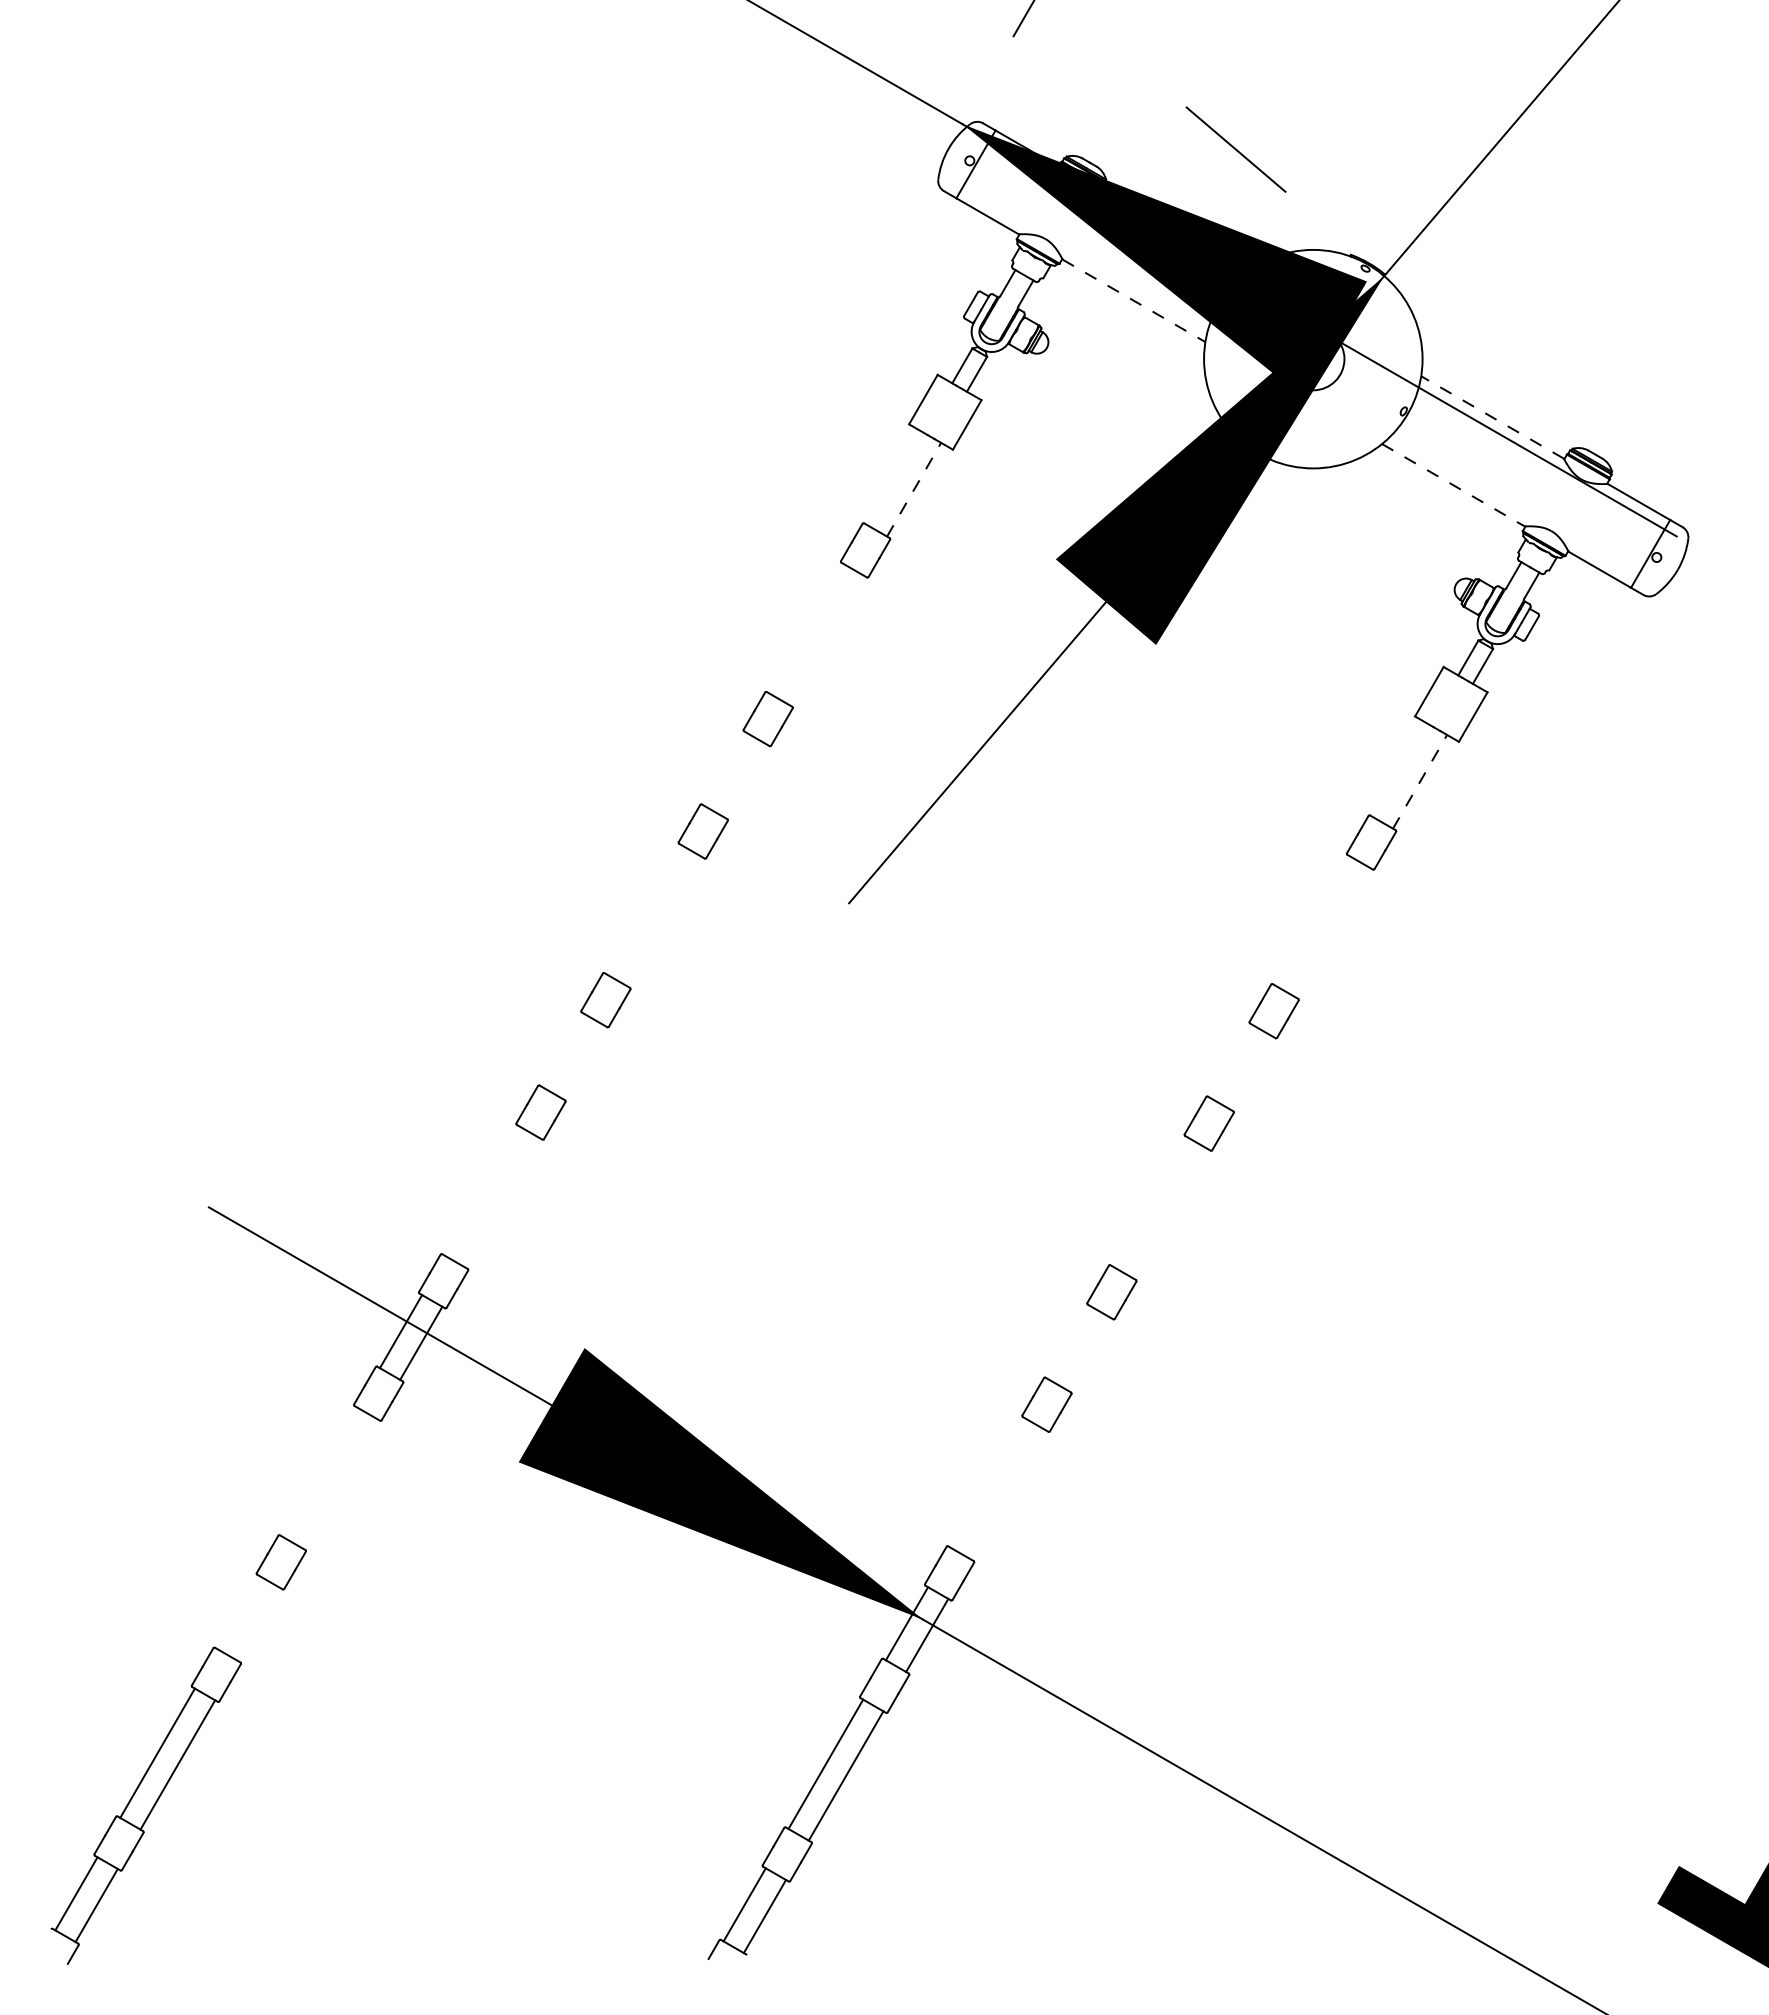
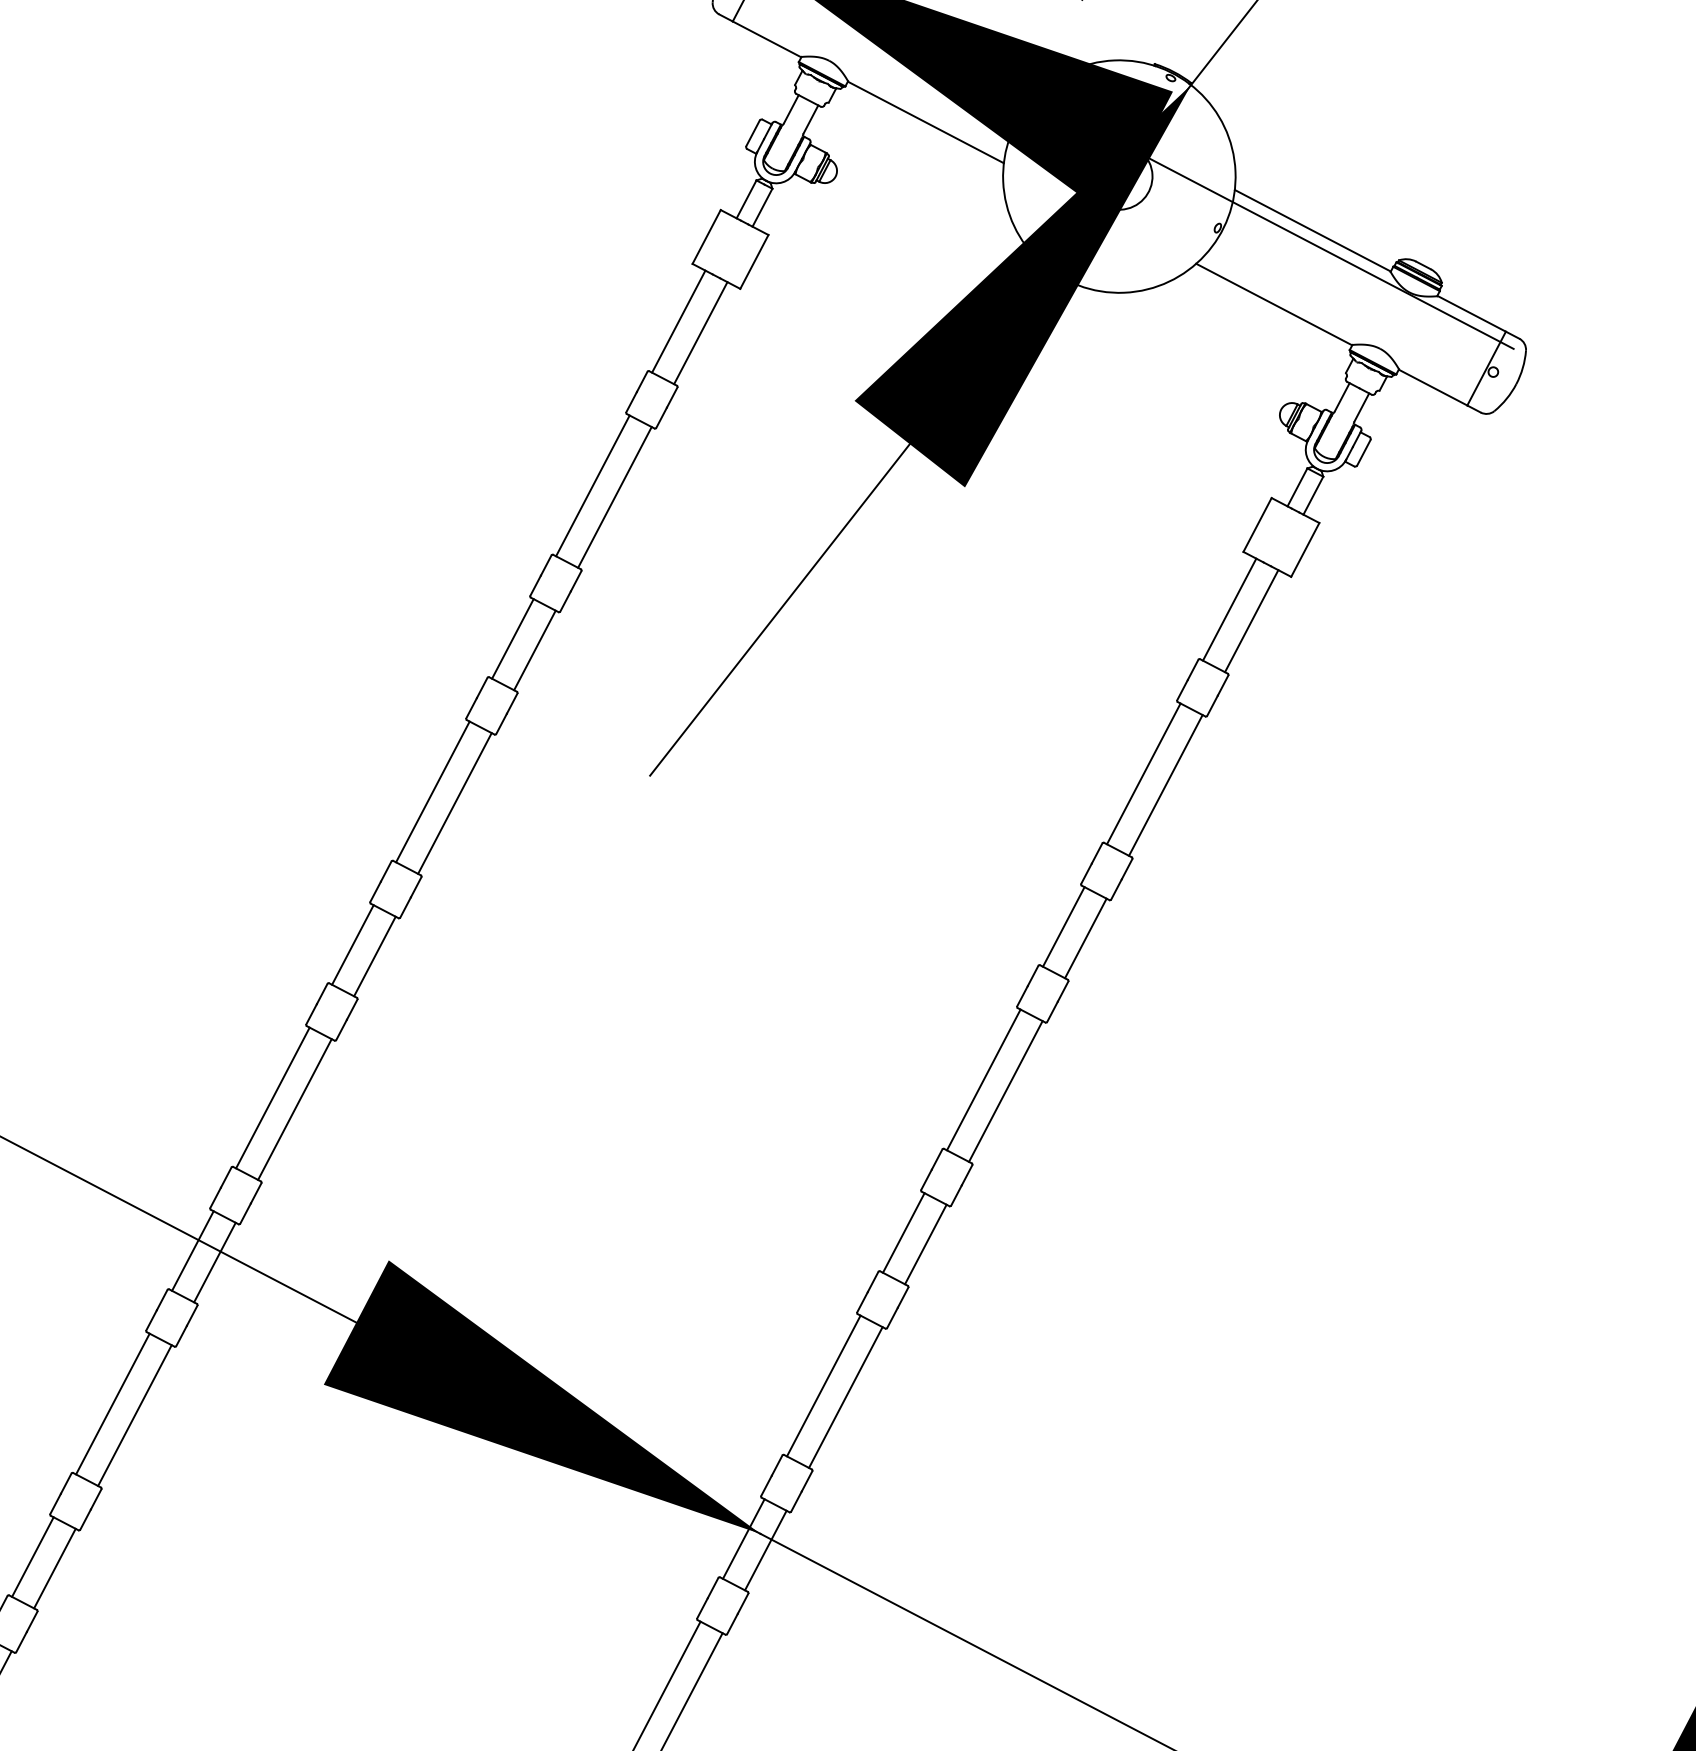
line: (1134, 301) -> (926, 123), dashed -> solid
line: (1492, 417) -> (1312, 230), dashed -> solid
line: (893, 477) -> (678, 321), added
line: (1453, 485) -> (1274, 304), dashed -> solid
line: (914, 489) -> (701, 332), dashed -> solid
line: (806, 628) -> (592, 485), added
line: (826, 640) -> (614, 497), added
line: (725, 768) -> (512, 637), added
line: (1399, 770) -> (1229, 610), added
line: (745, 780) -> (534, 649), added
line: (1420, 781) -> (1252, 620), dashed -> solid
line: (644, 909) -> (432, 791), added
line: (1312, 920) -> (1143, 773), added
line: (664, 921) -> (454, 803), added
line: (1332, 932) -> (1165, 785), added
line: (563, 1050) -> (353, 944), added
line: (583, 1061) -> (374, 955), added
line: (1231, 1061) -> (1063, 926), added
line: (1251, 1072) -> (1085, 937), added
line: (481, 1190) -> (272, 1097), added
line: (1150, 1201) -> (983, 1079), added
line: (502, 1202) -> (294, 1109), added
line: (1170, 1213) -> (1005, 1091), added
line: (1069, 1342) -> (903, 1232), added
line: (1089, 1353) -> (925, 1243), added
line: (319, 1471) -> (112, 1403), added
line: (987, 1482) -> (823, 1385), added
line: (339, 1483) -> (134, 1415), added
line: (1008, 1494) -> (845, 1397), added
line: (238, 1612) -> (32, 1556), added
line: (258, 1623) -> (54, 1567), added

